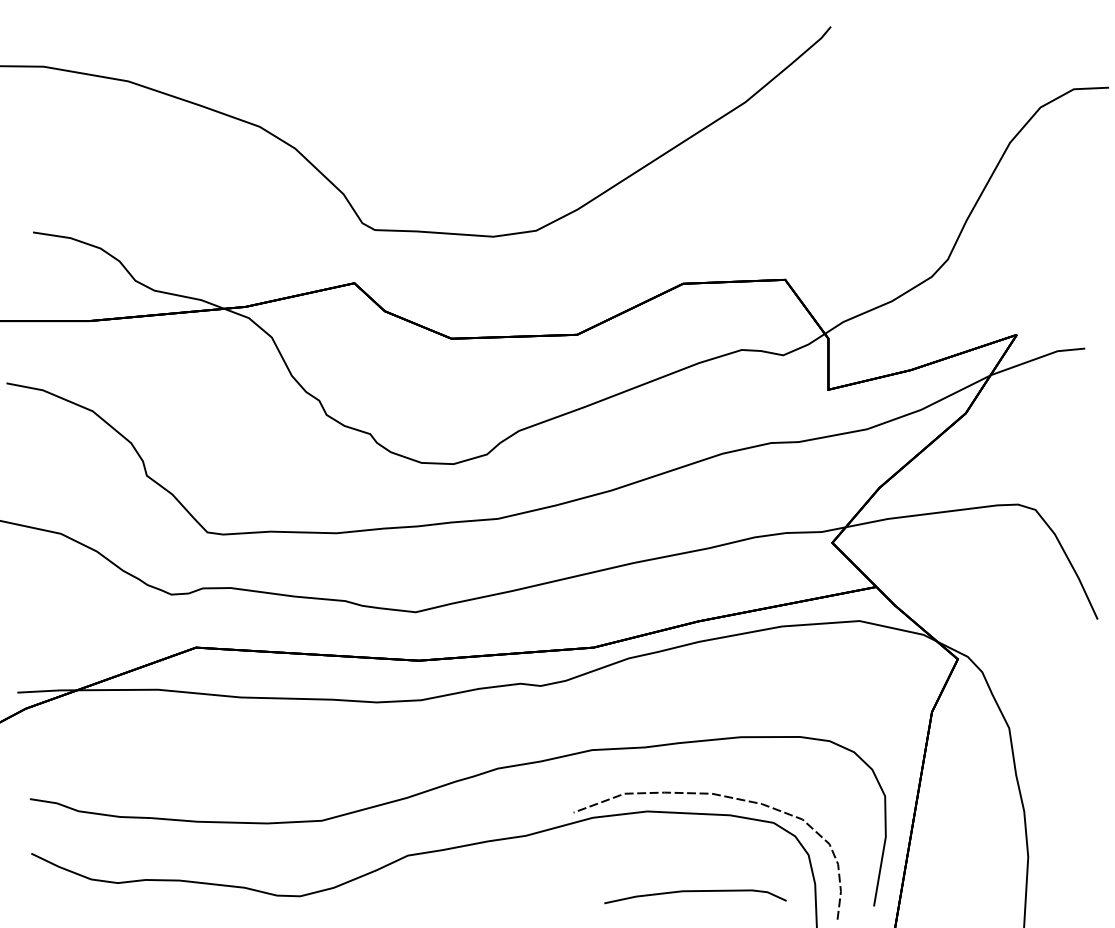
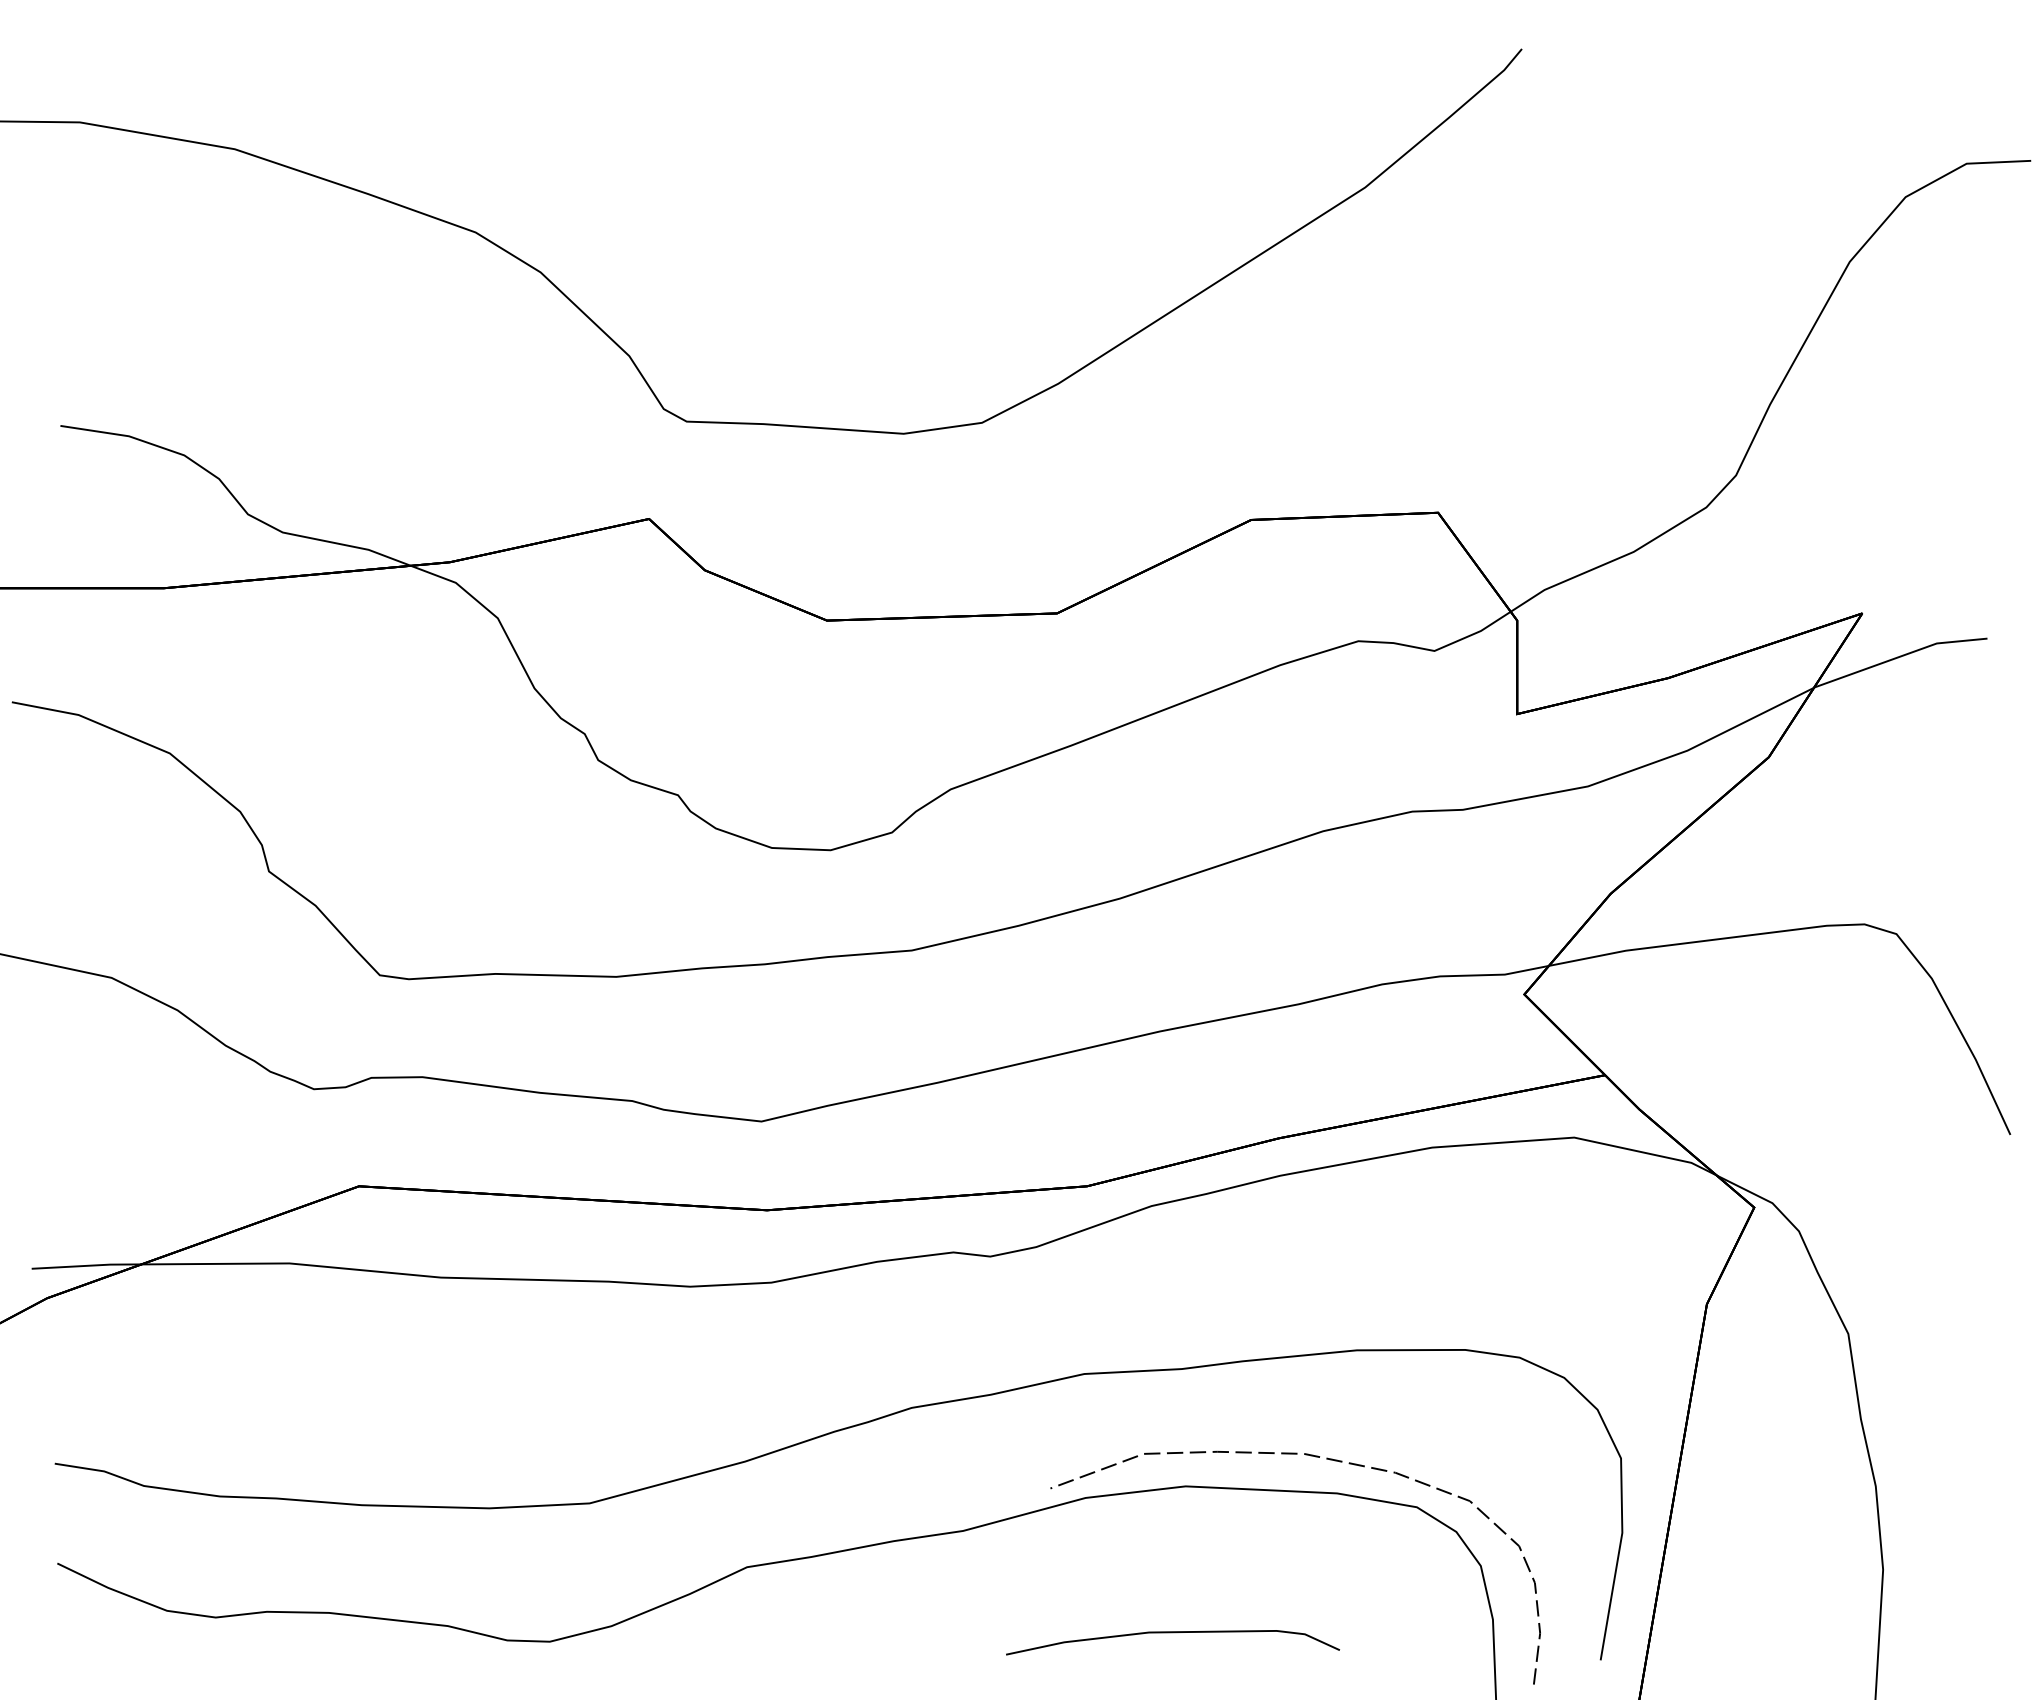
curve: (695, 891) -> (1173, 1632), moved

